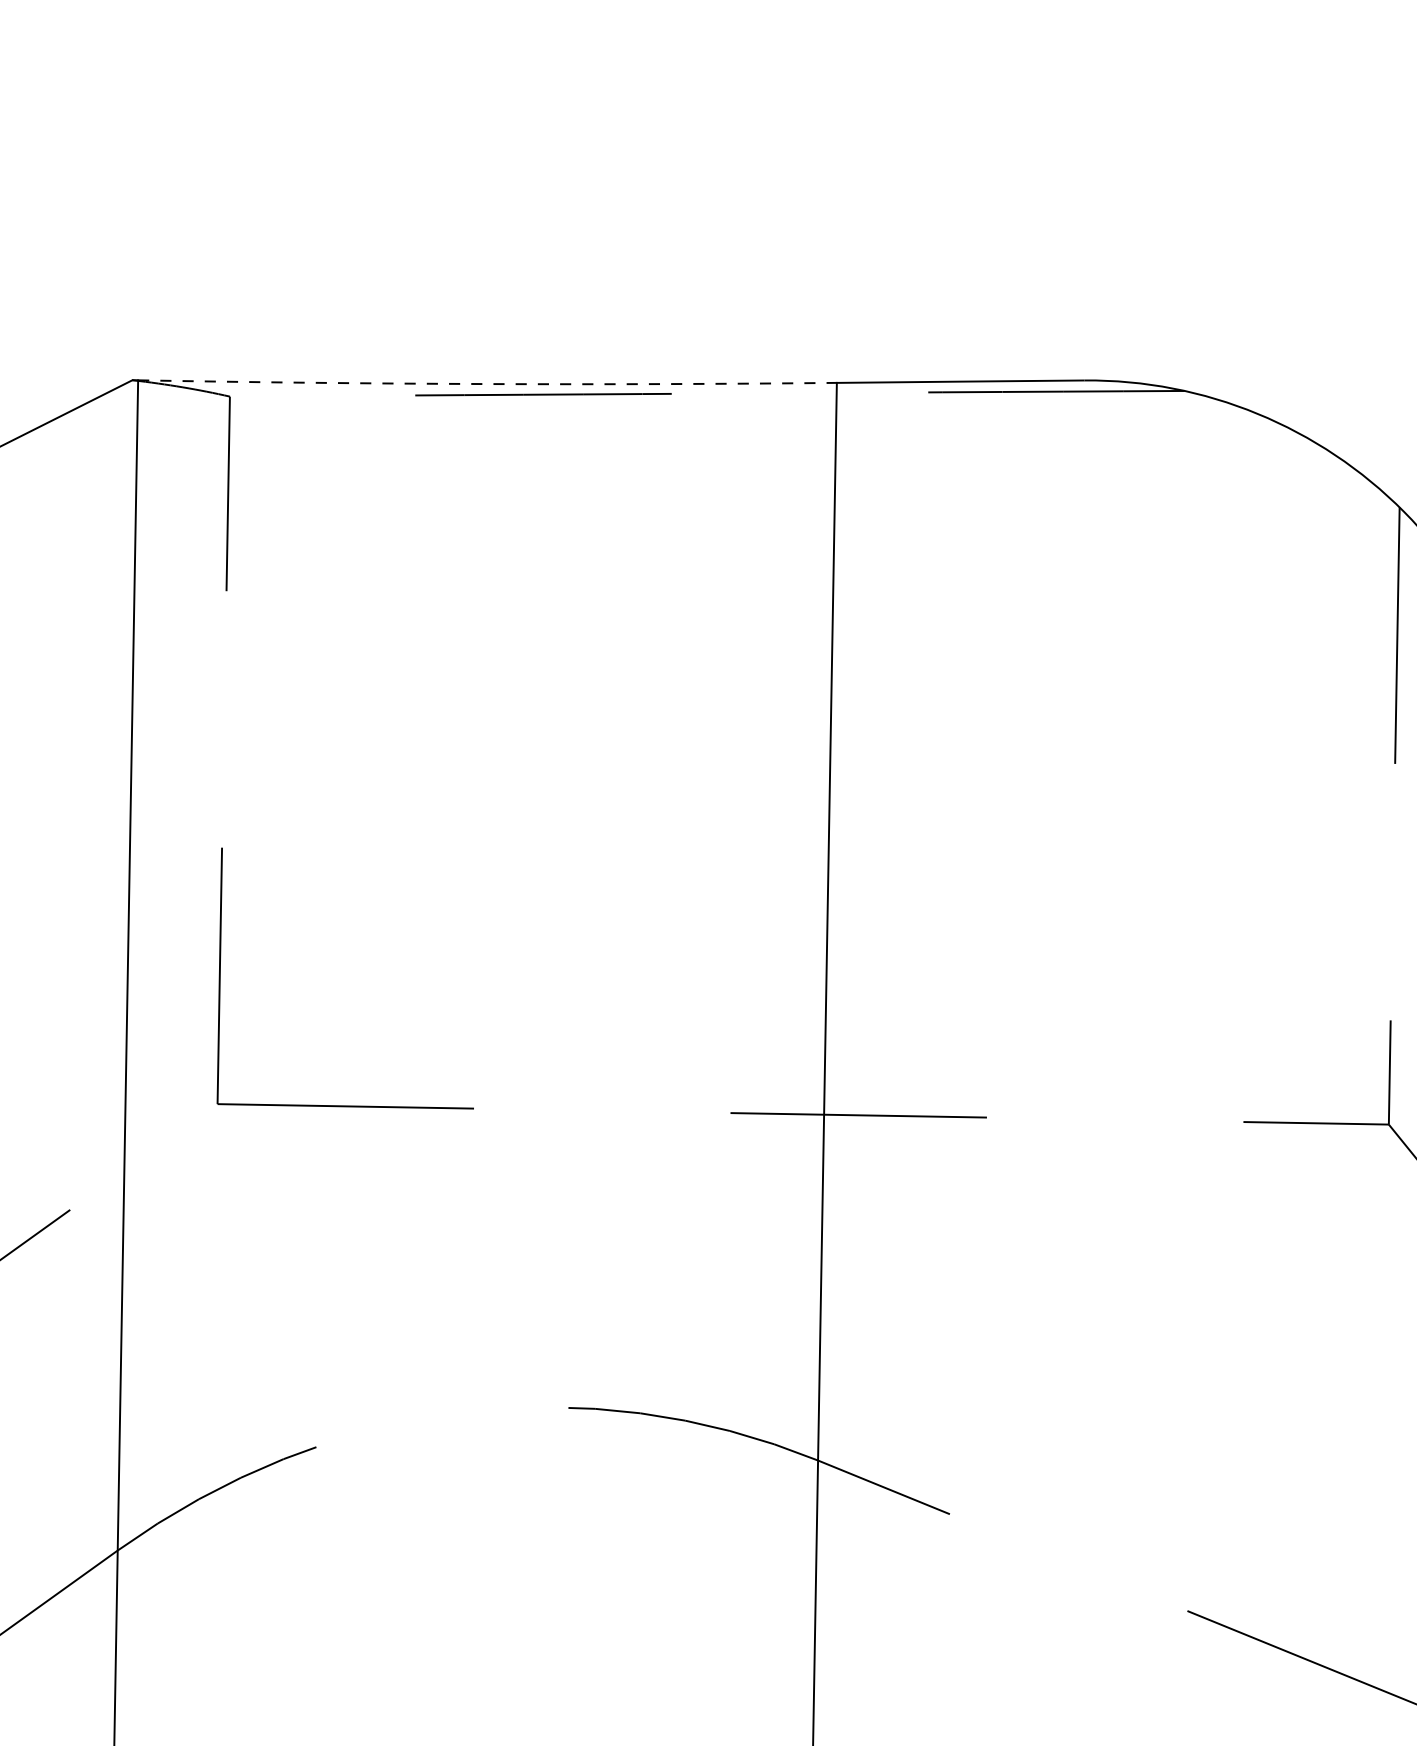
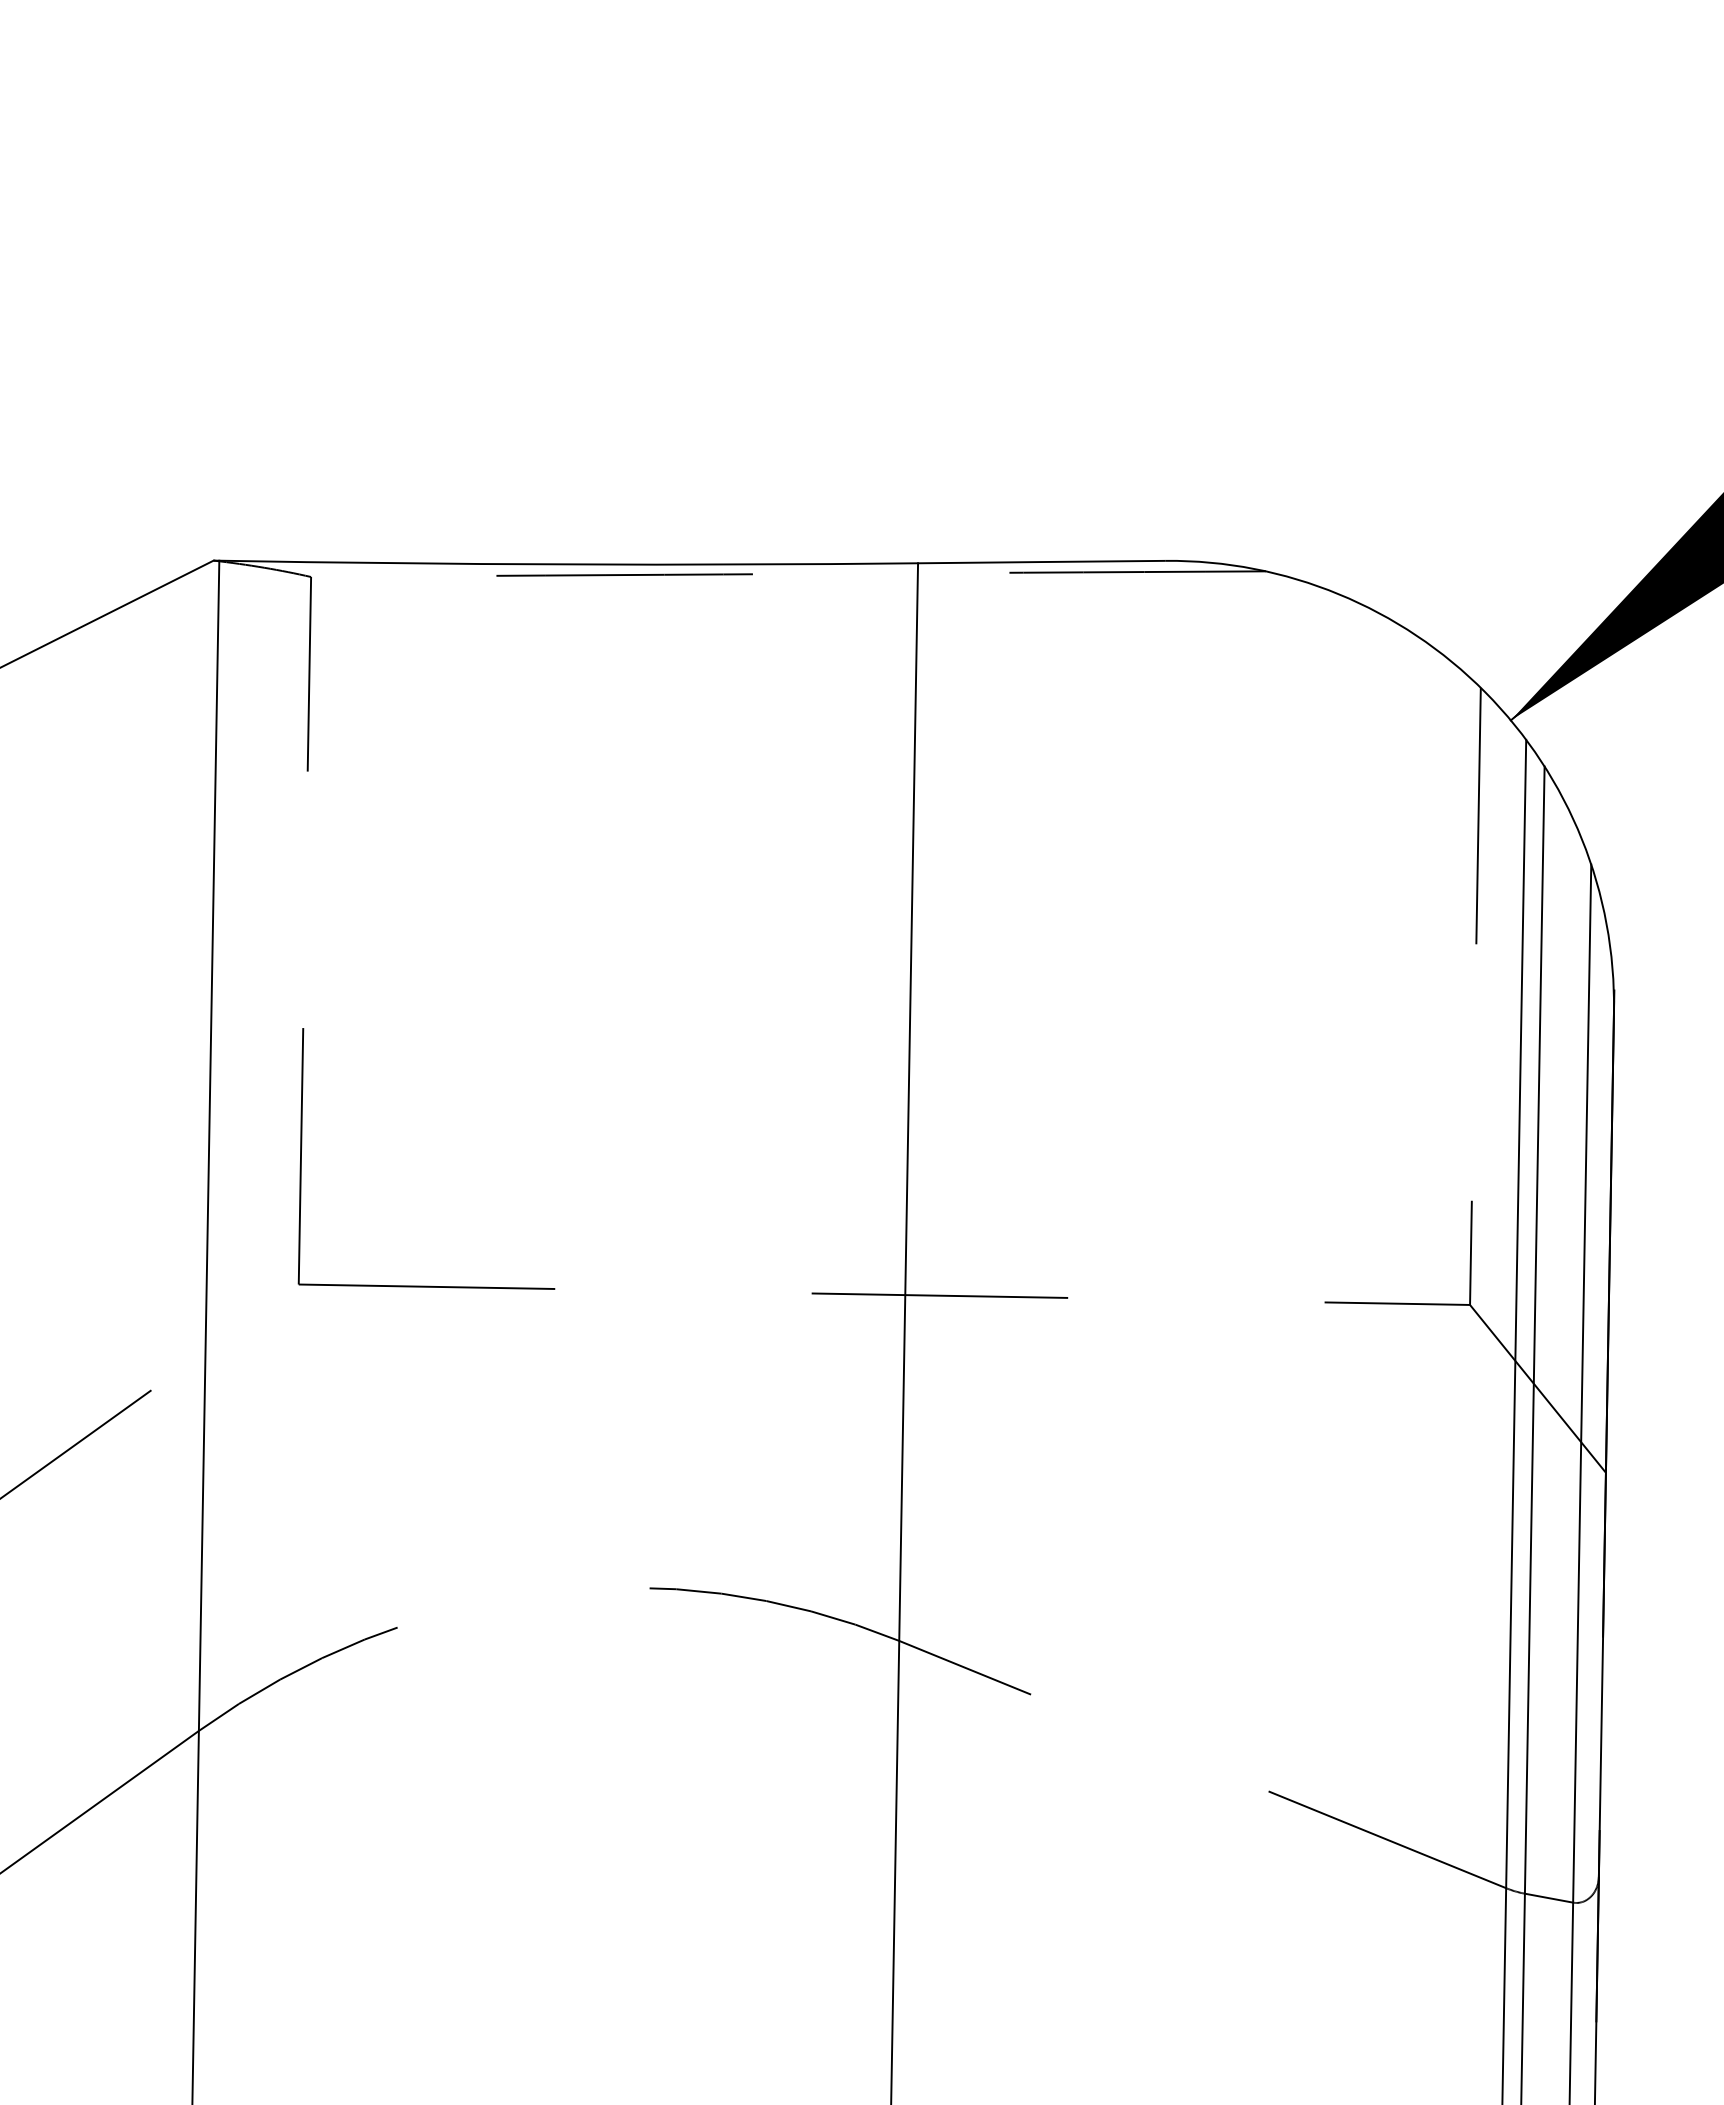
arc: (487, 384) -> (568, 564), dashed -> solid

